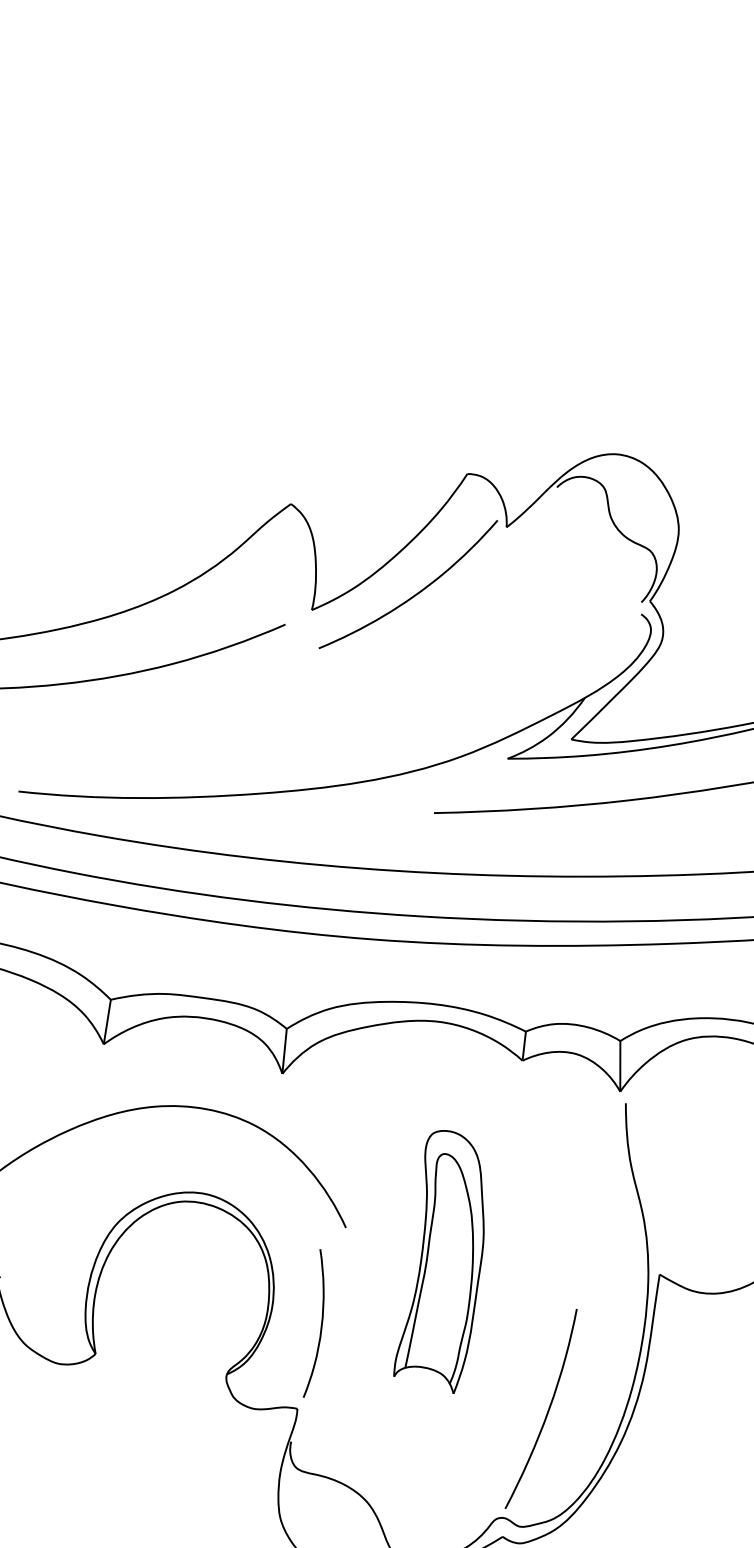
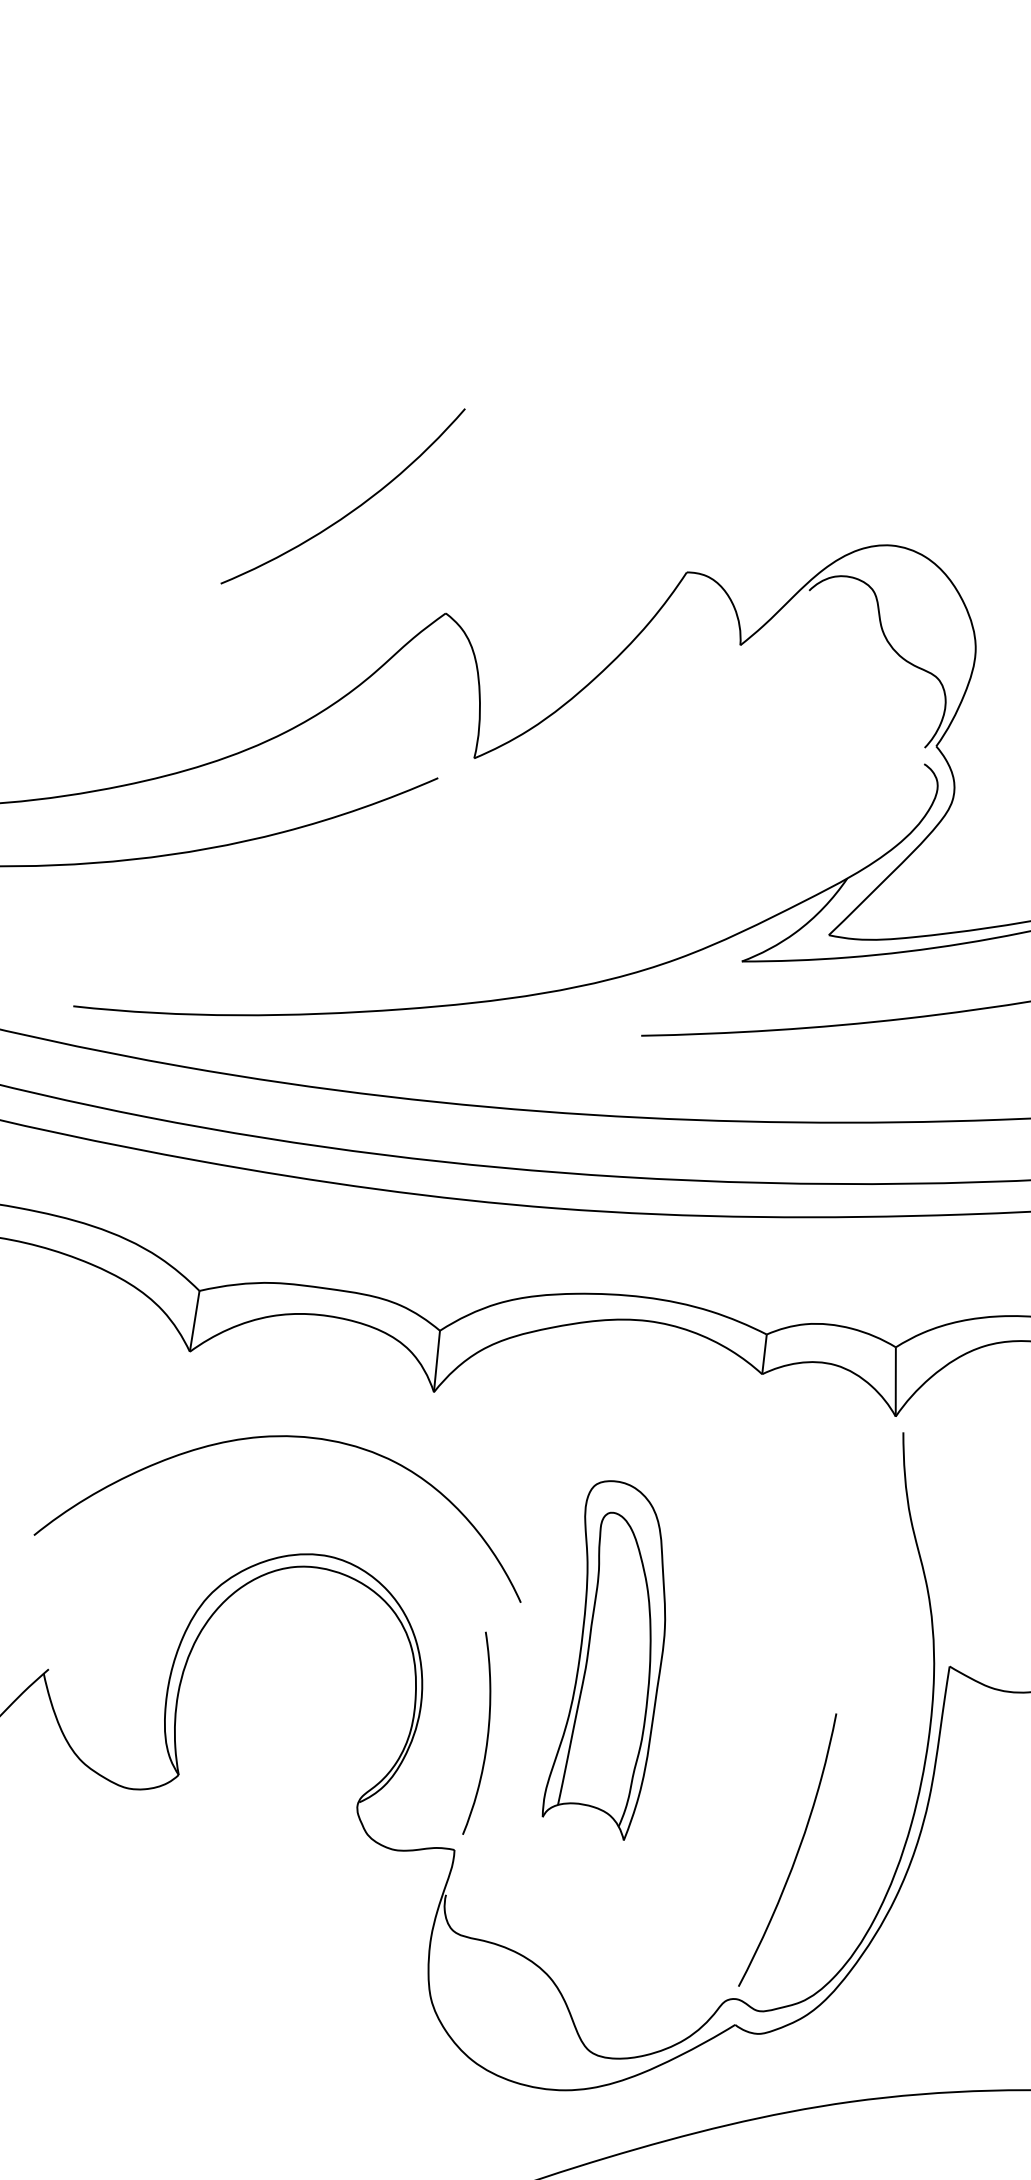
curve: (414, 594) -> (351, 510), moved
part: (438, 1262) -> (603, 1660), moved

